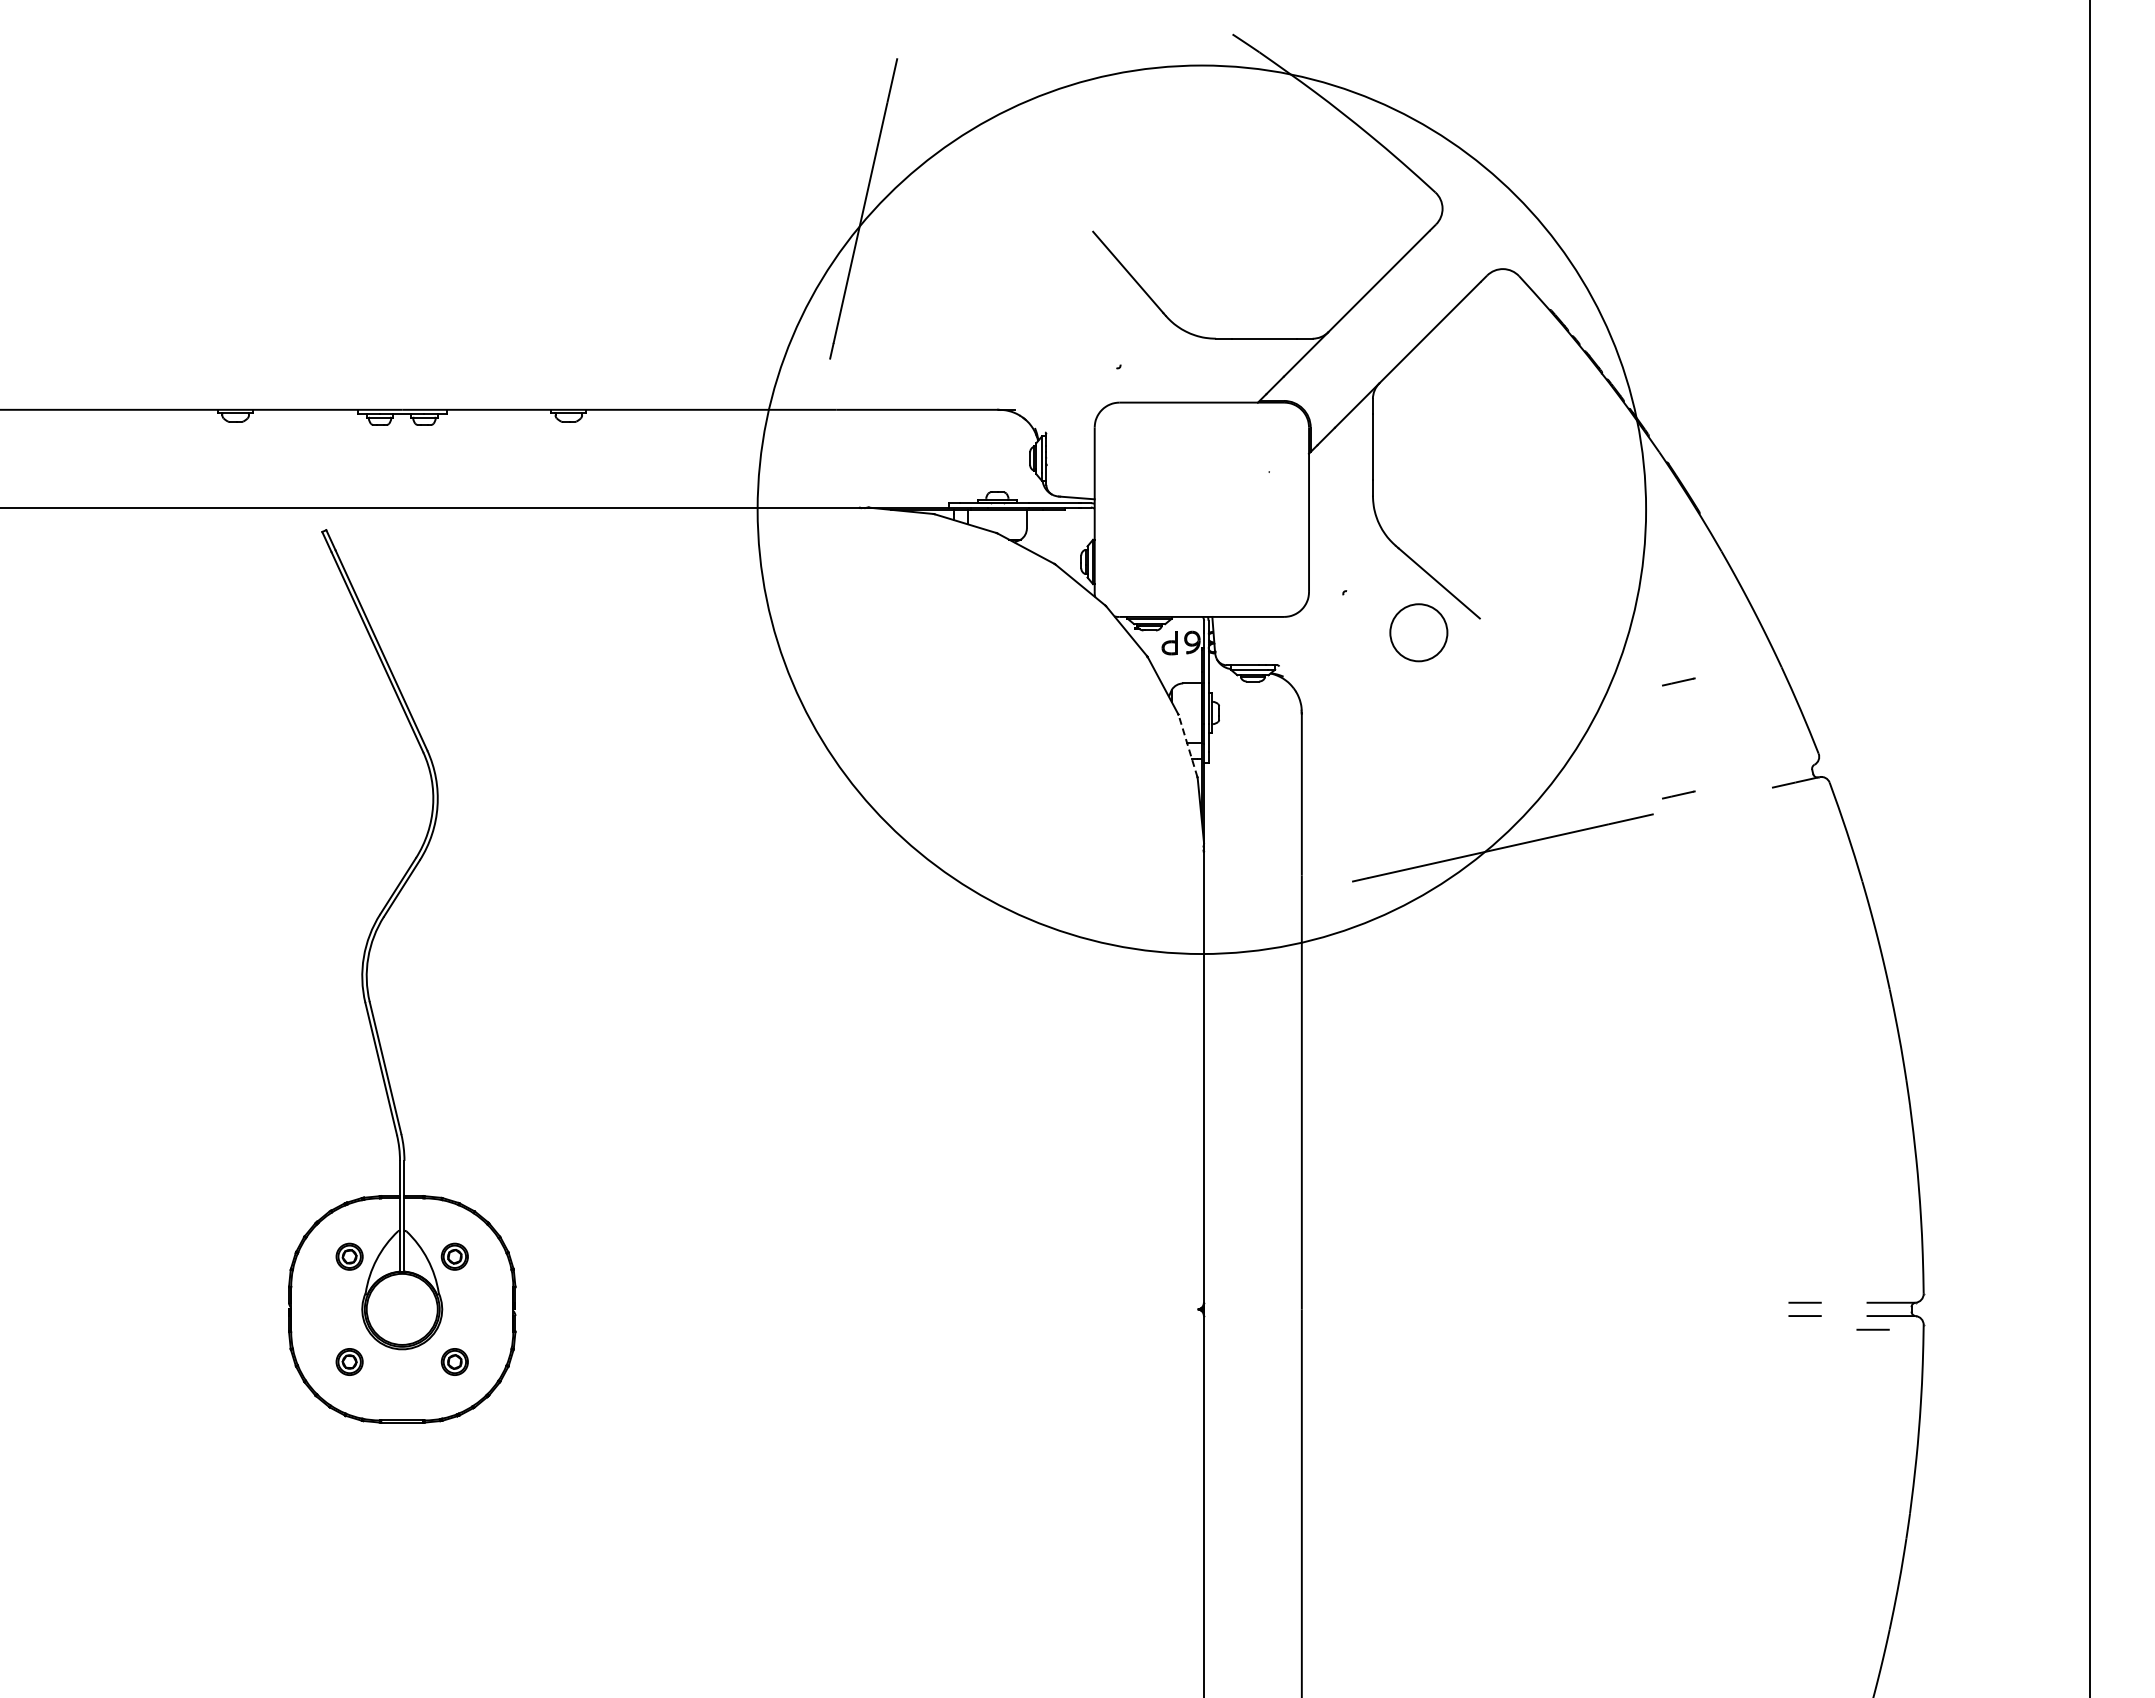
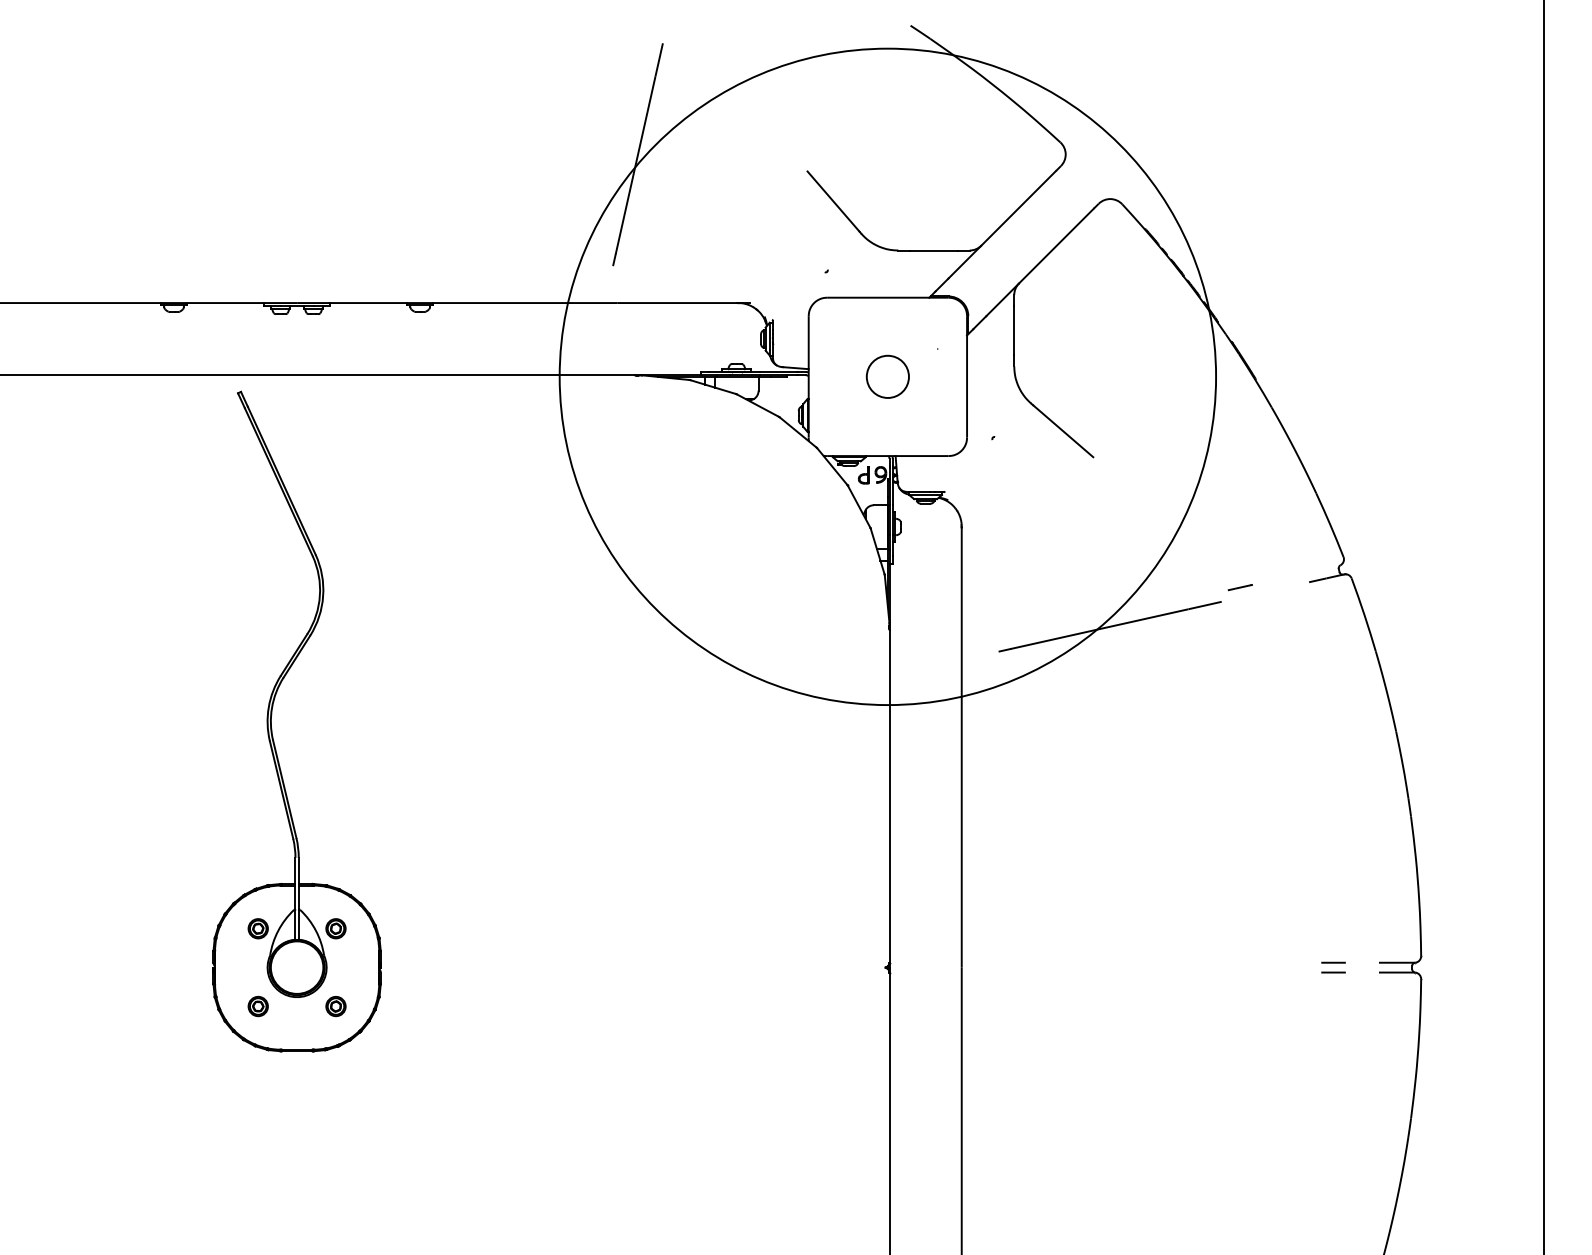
circle: (1418, 632) -> (887, 376), moved
line: (1678, 681) -> (1240, 503), removed
line: (1187, 745) -> (877, 551), dashed -> solid
line: (1872, 1329) -> (1383, 982), removed

